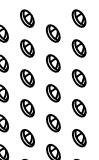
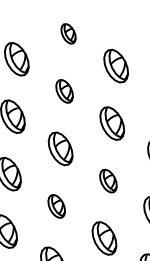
part: (27, 18) -> (68, 33), size x0.6
part: (27, 48) -> (64, 91), size x0.7
part: (53, 93) -> (108, 181), size x0.7
part: (27, 108) -> (56, 206), size x0.7

